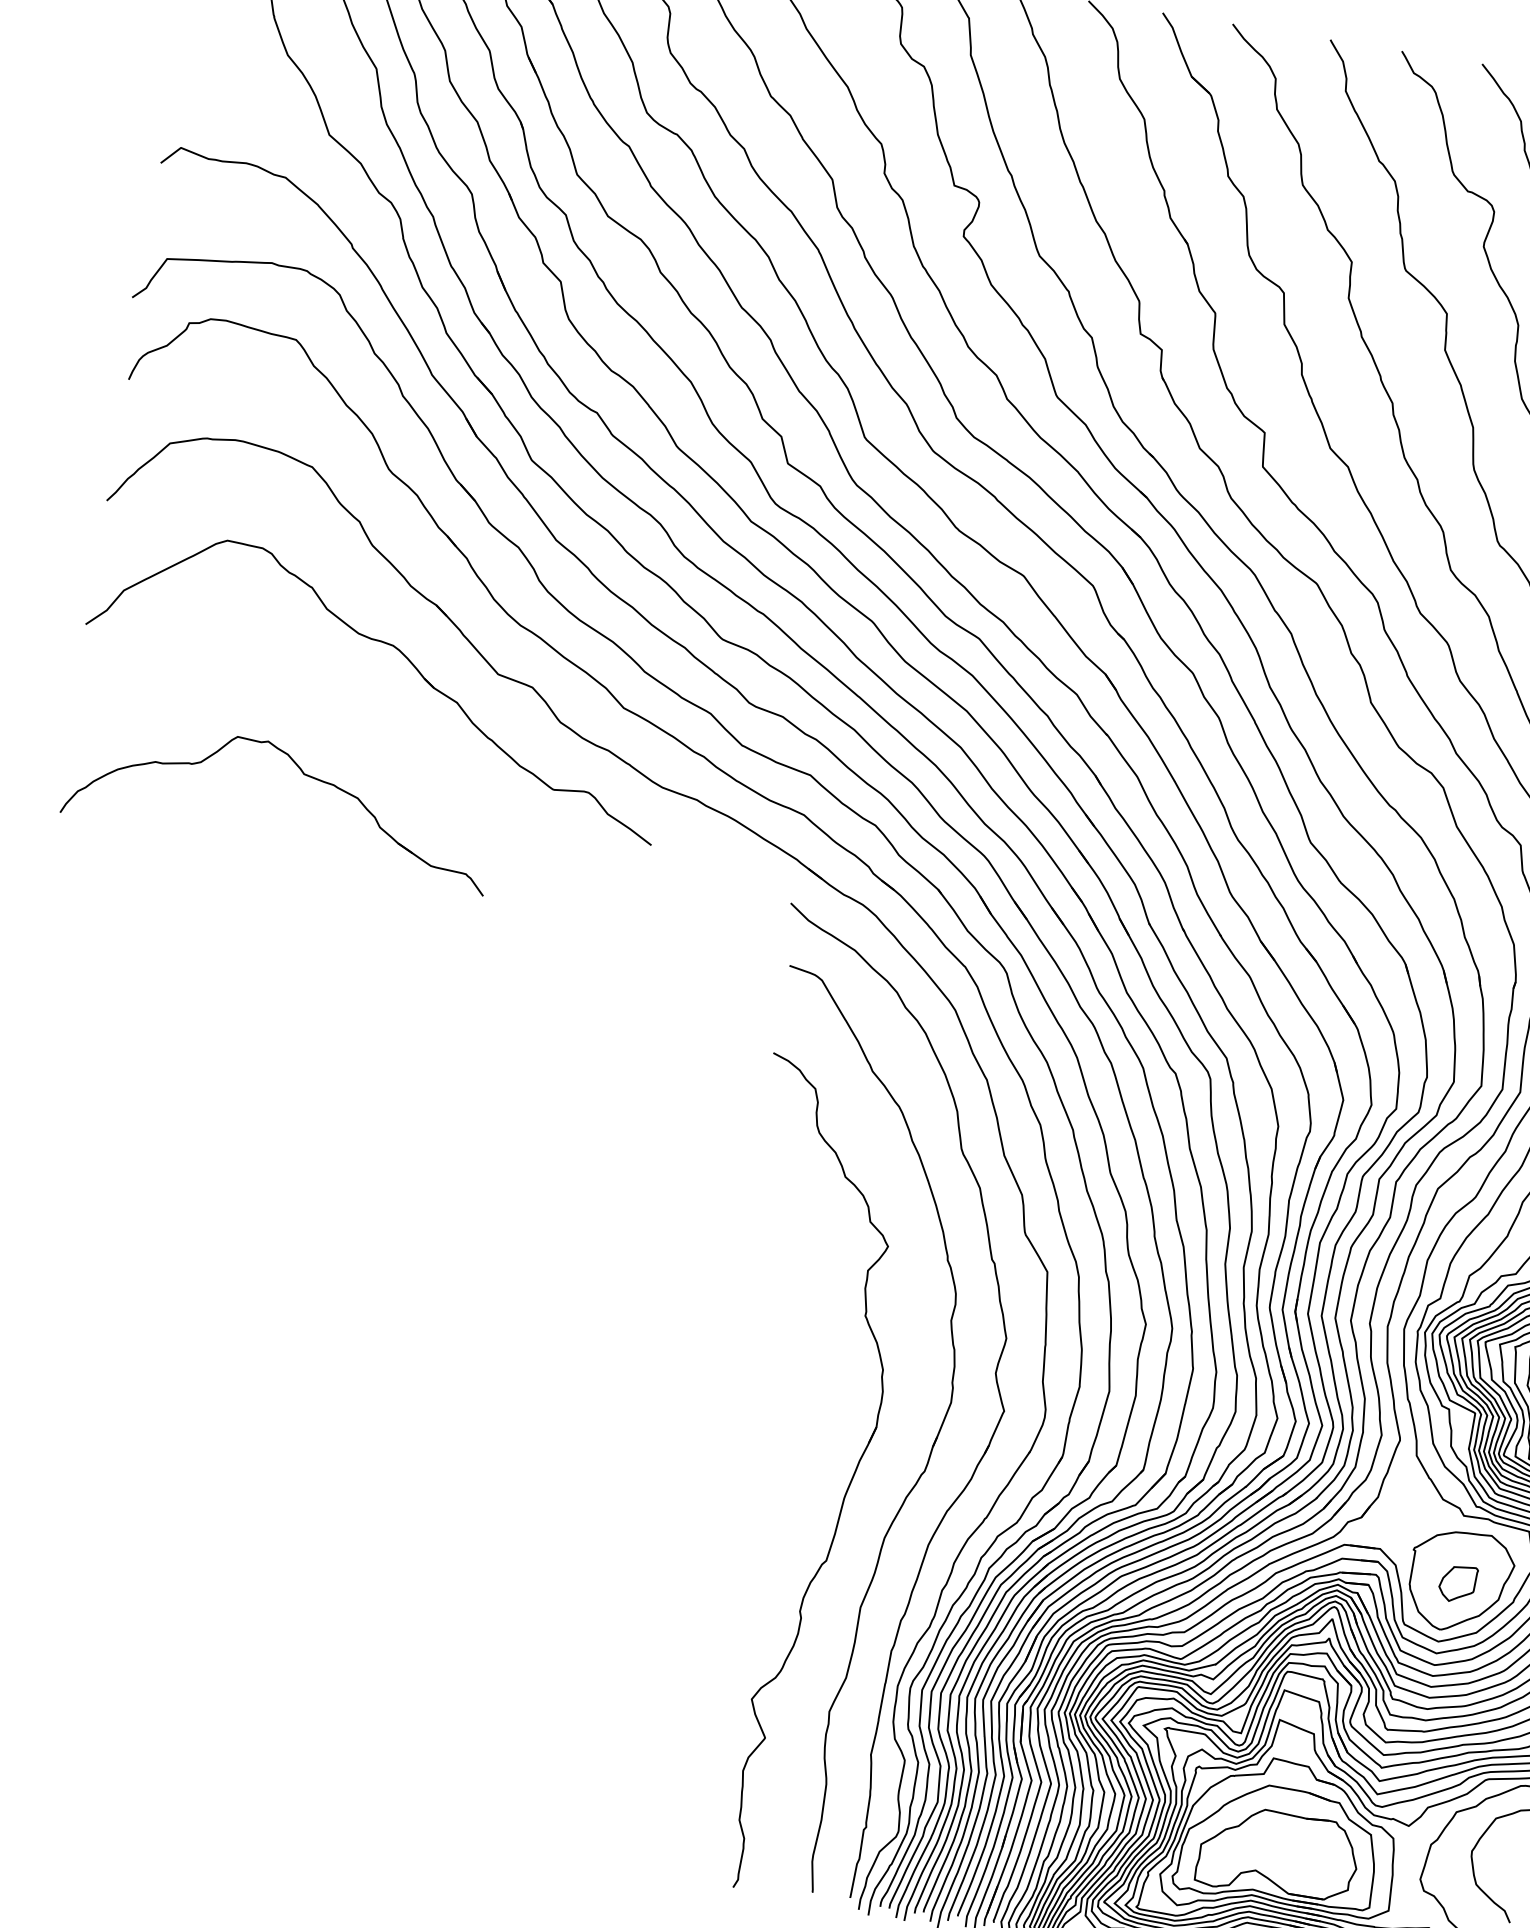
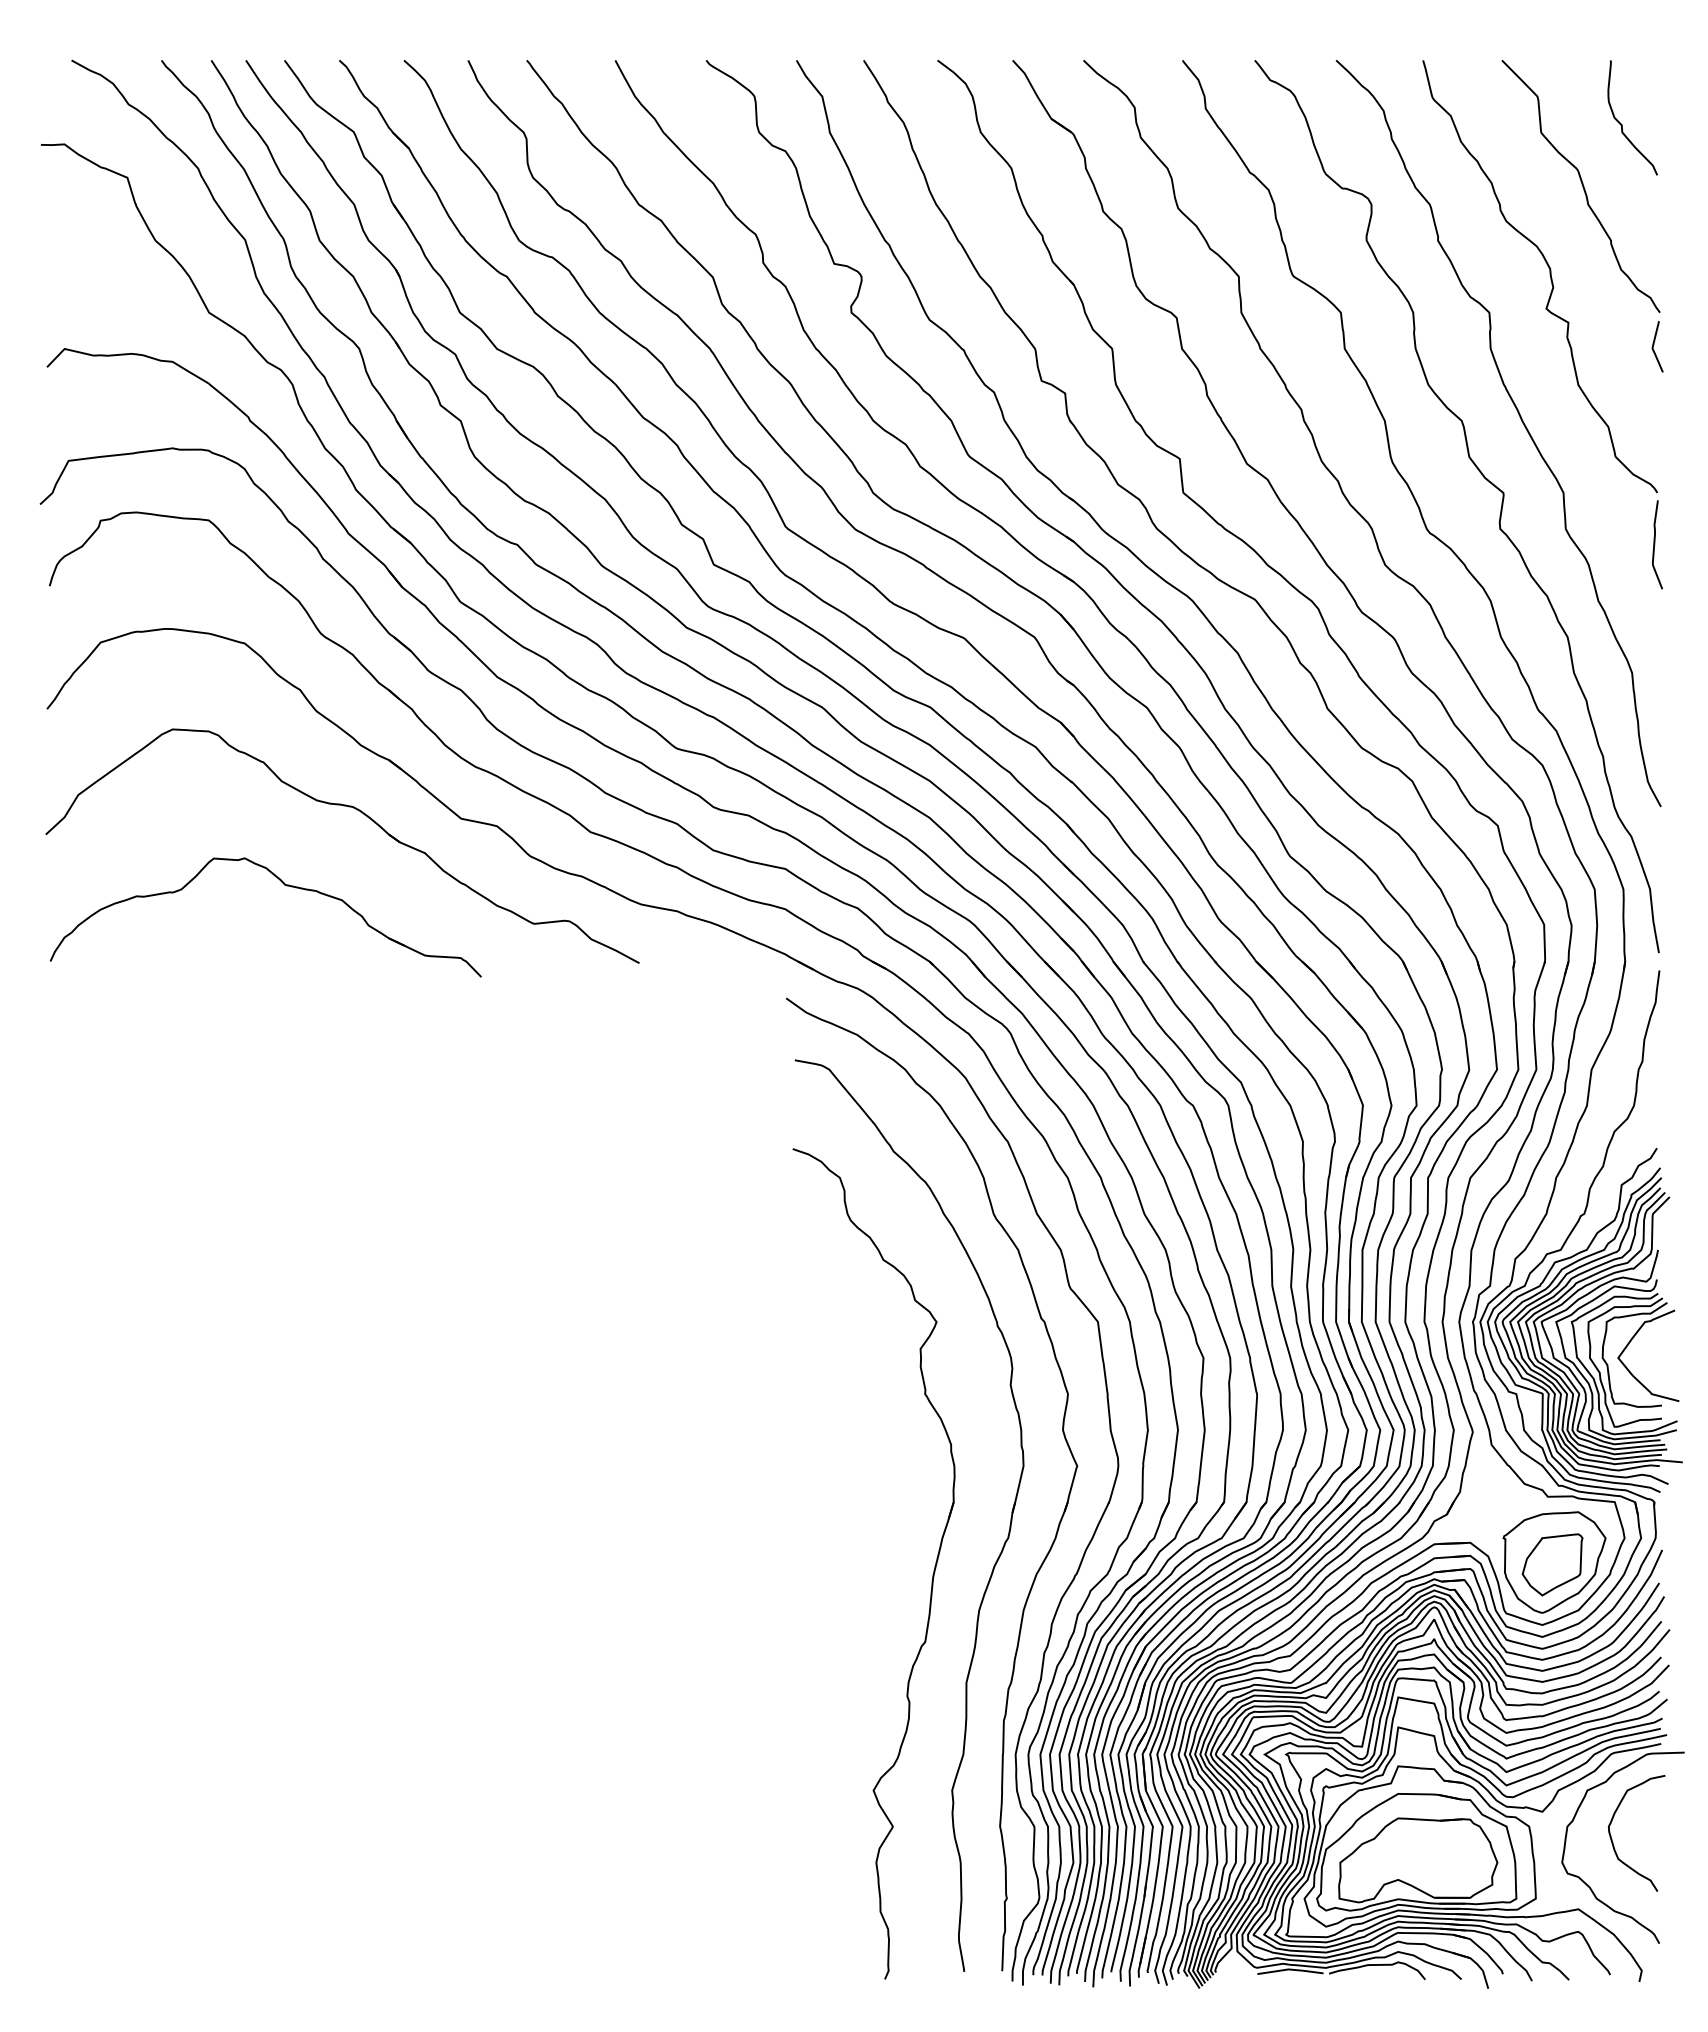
part: (303, 774) -> (284, 885), moved
part: (1457, 1583) -> (1552, 1564), size x1.67

